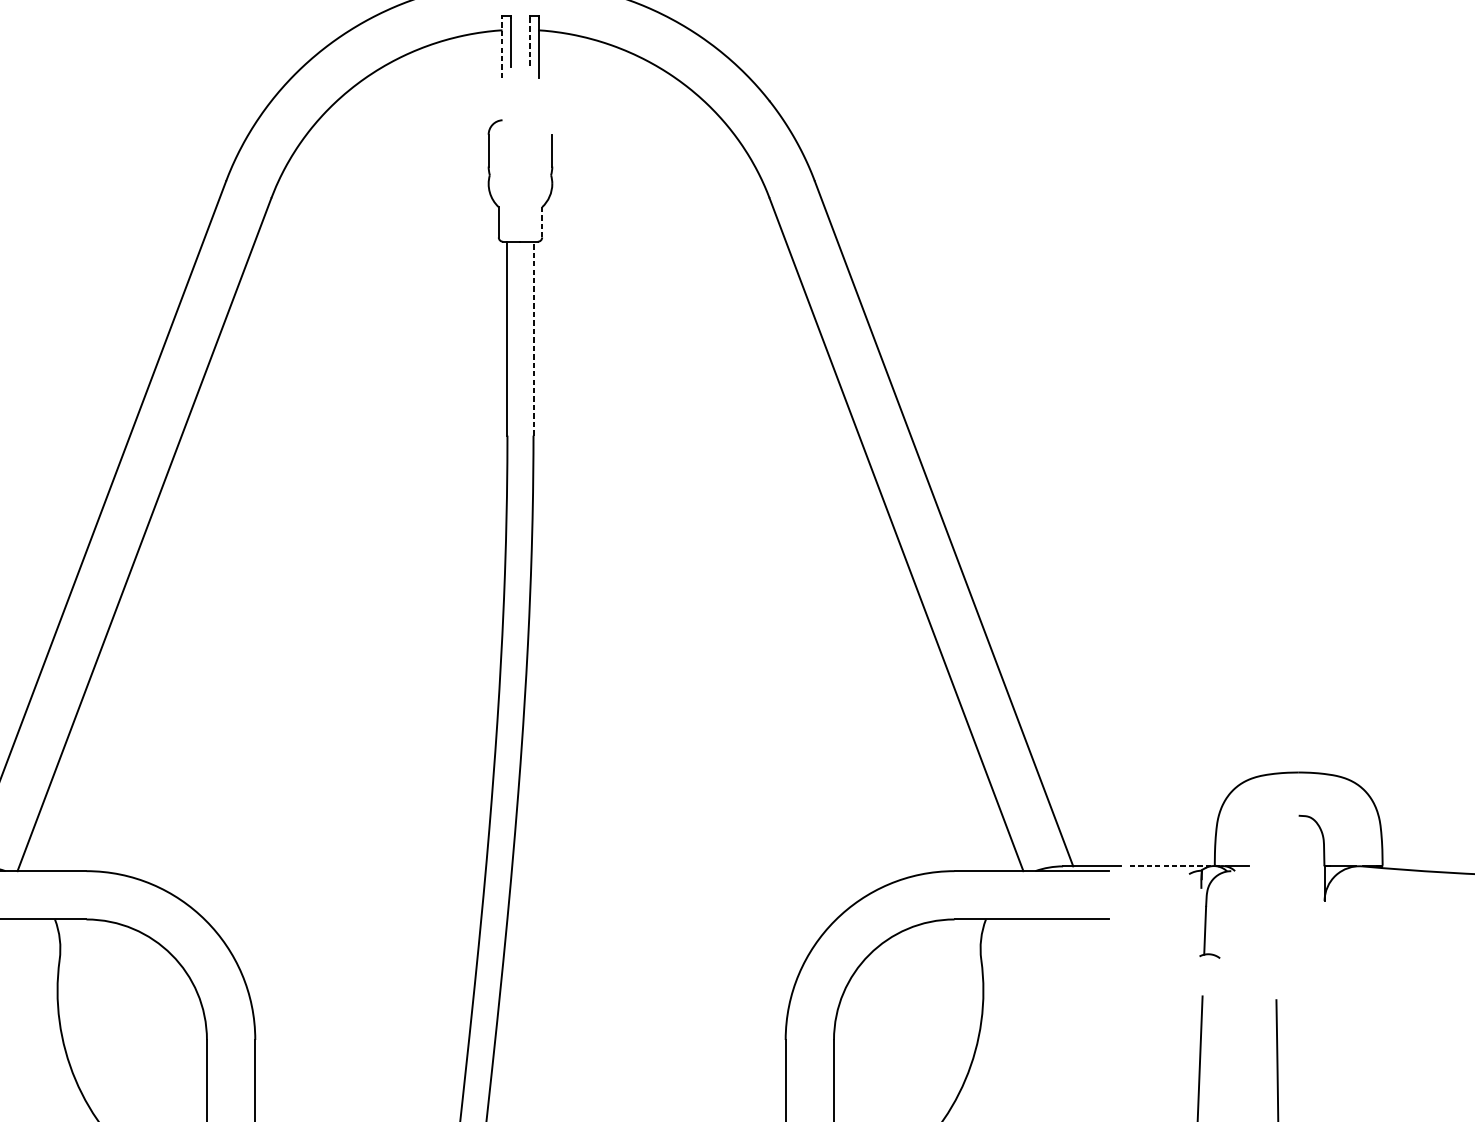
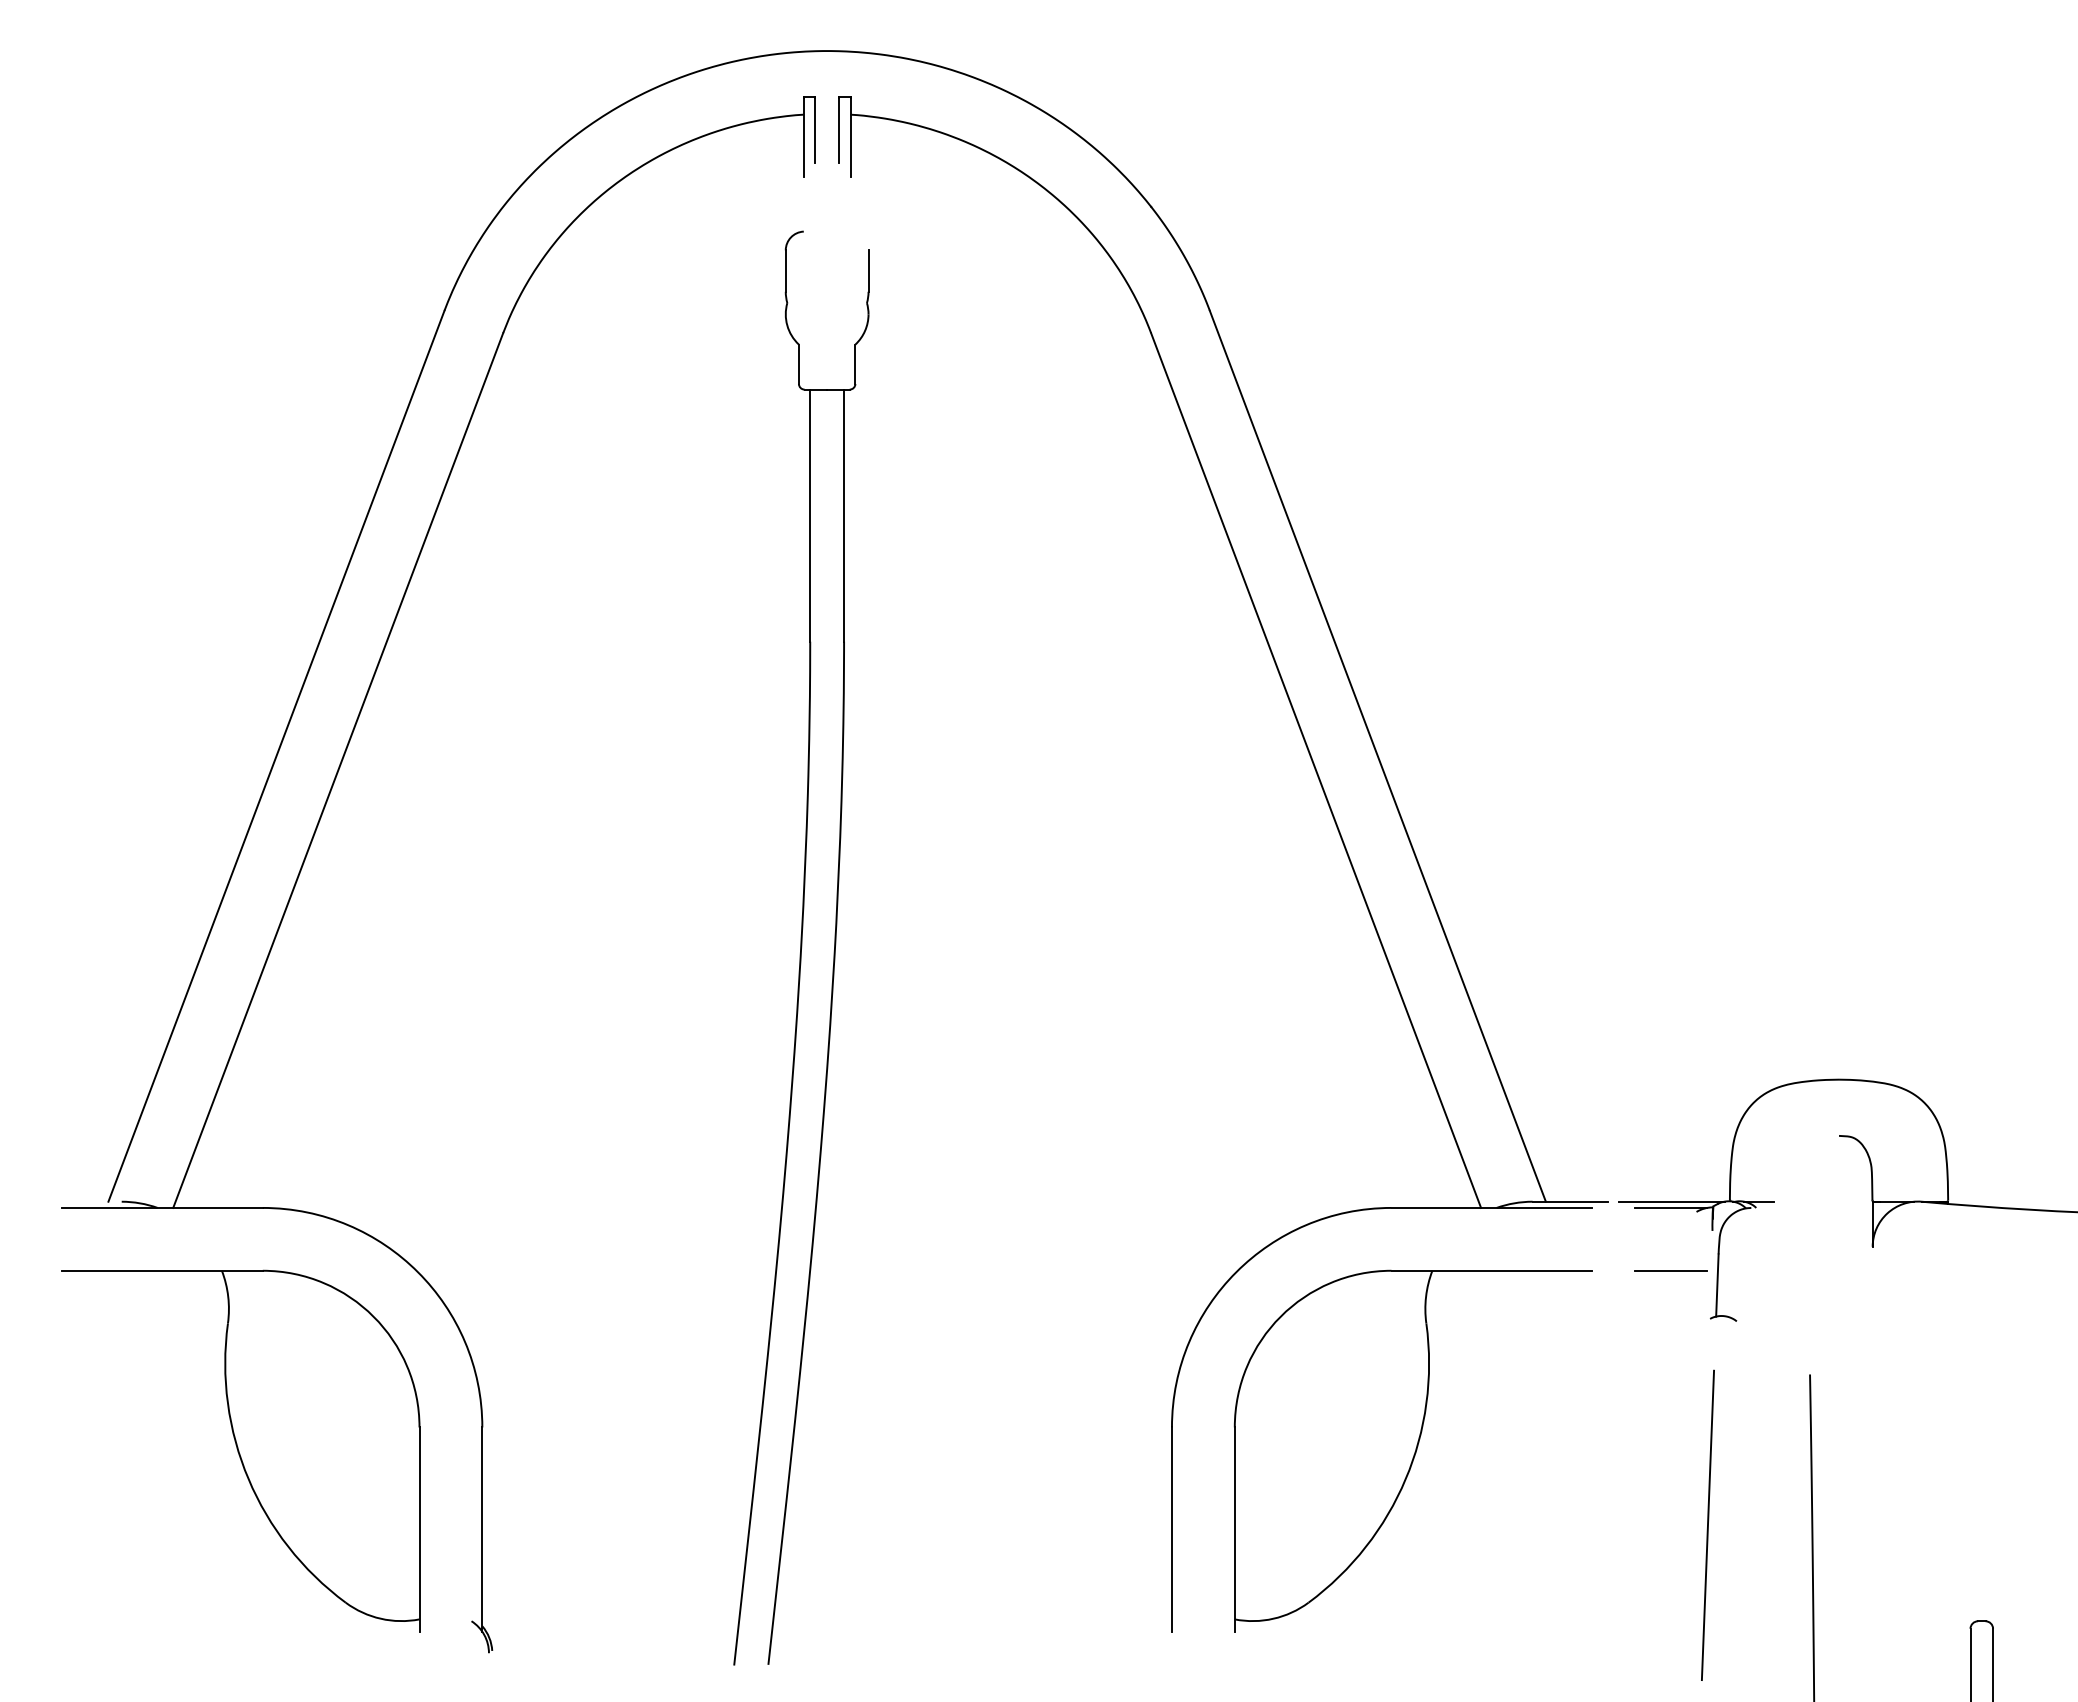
line: (529, 43) -> (839, 131), dashed -> solid
line: (502, 47) -> (803, 137), dashed -> solid
line: (542, 222) -> (855, 364), dashed -> solid
line: (533, 338) -> (844, 515), dashed -> solid
line: (1169, 866) -> (1671, 1201), dashed -> solid
line: (1169, 870) -> (1670, 1207), added
line: (1169, 919) -> (1670, 1270), added

